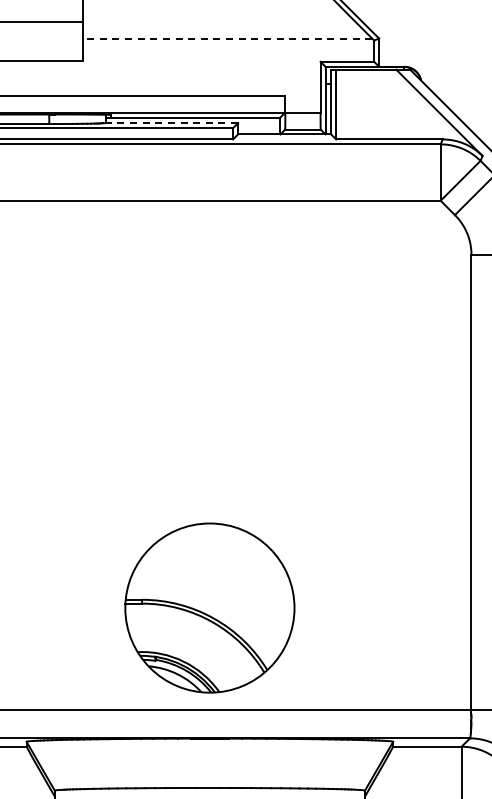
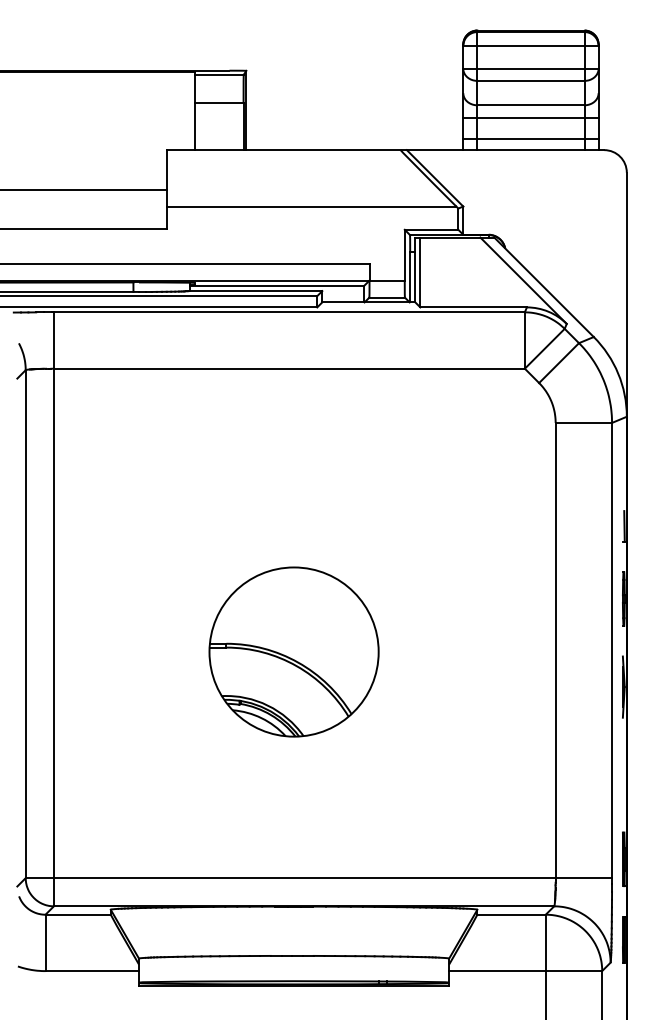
line: (227, 38) -> (311, 206), dashed -> solid
line: (171, 123) -> (255, 291), dashed -> solid
part: (209, 607) -> (293, 651), moved

